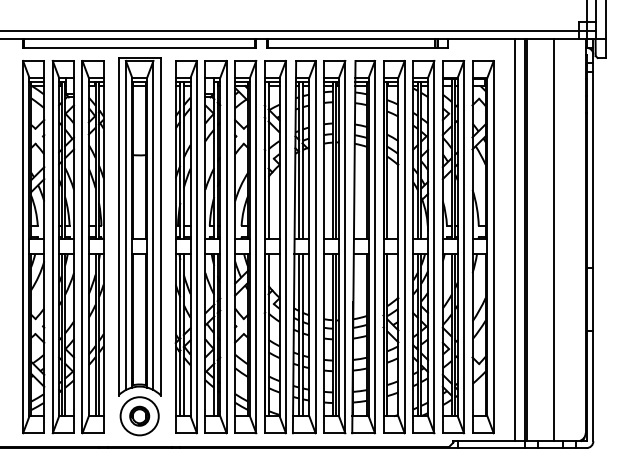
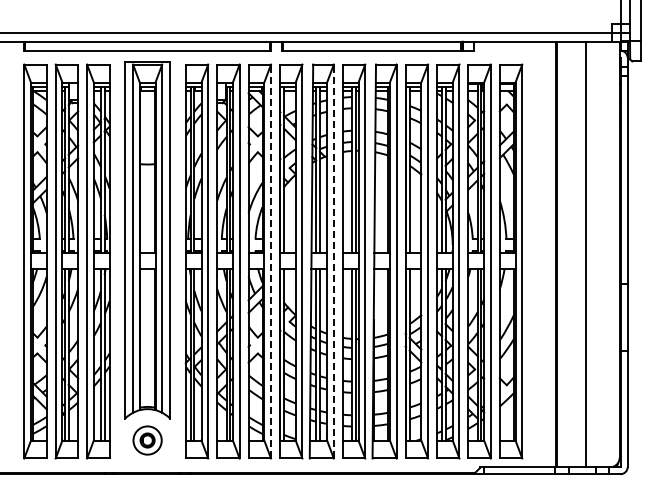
line: (514, 240) -> (544, 254), removed
line: (256, 247) -> (271, 261), solid -> dashed
line: (315, 247) -> (333, 261), solid -> dashed
part: (139, 416) -> (147, 440), size x0.7

